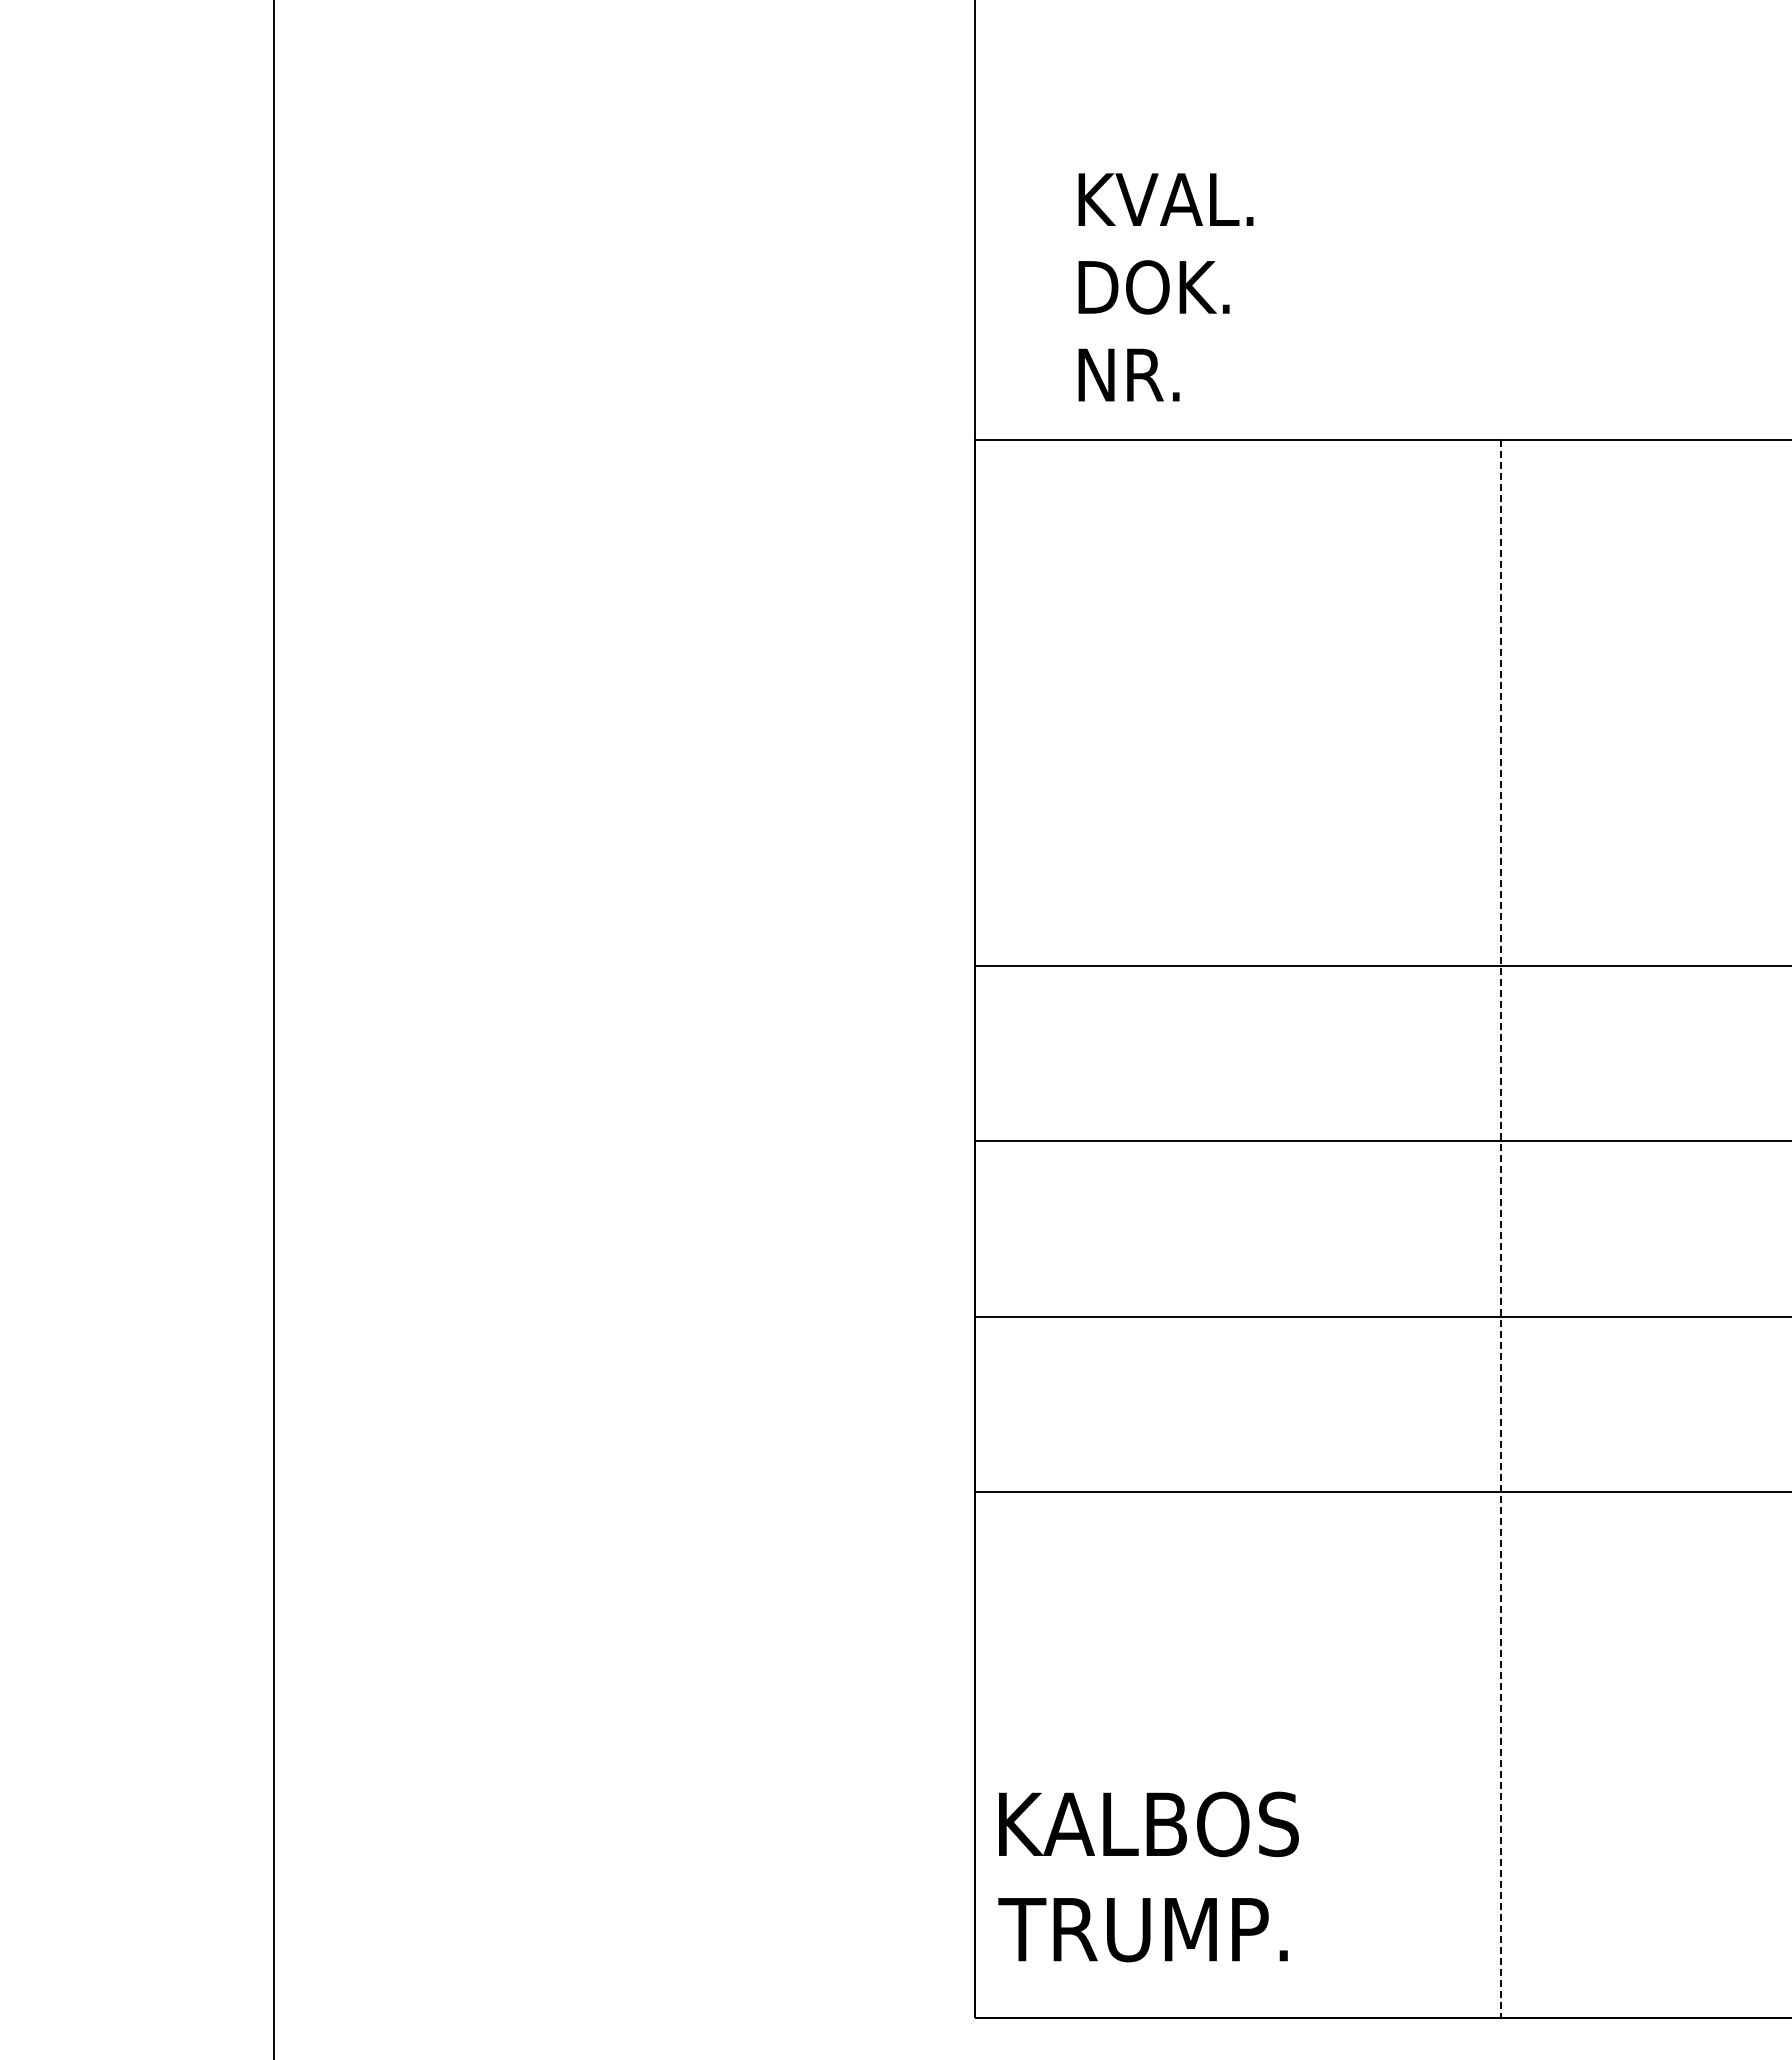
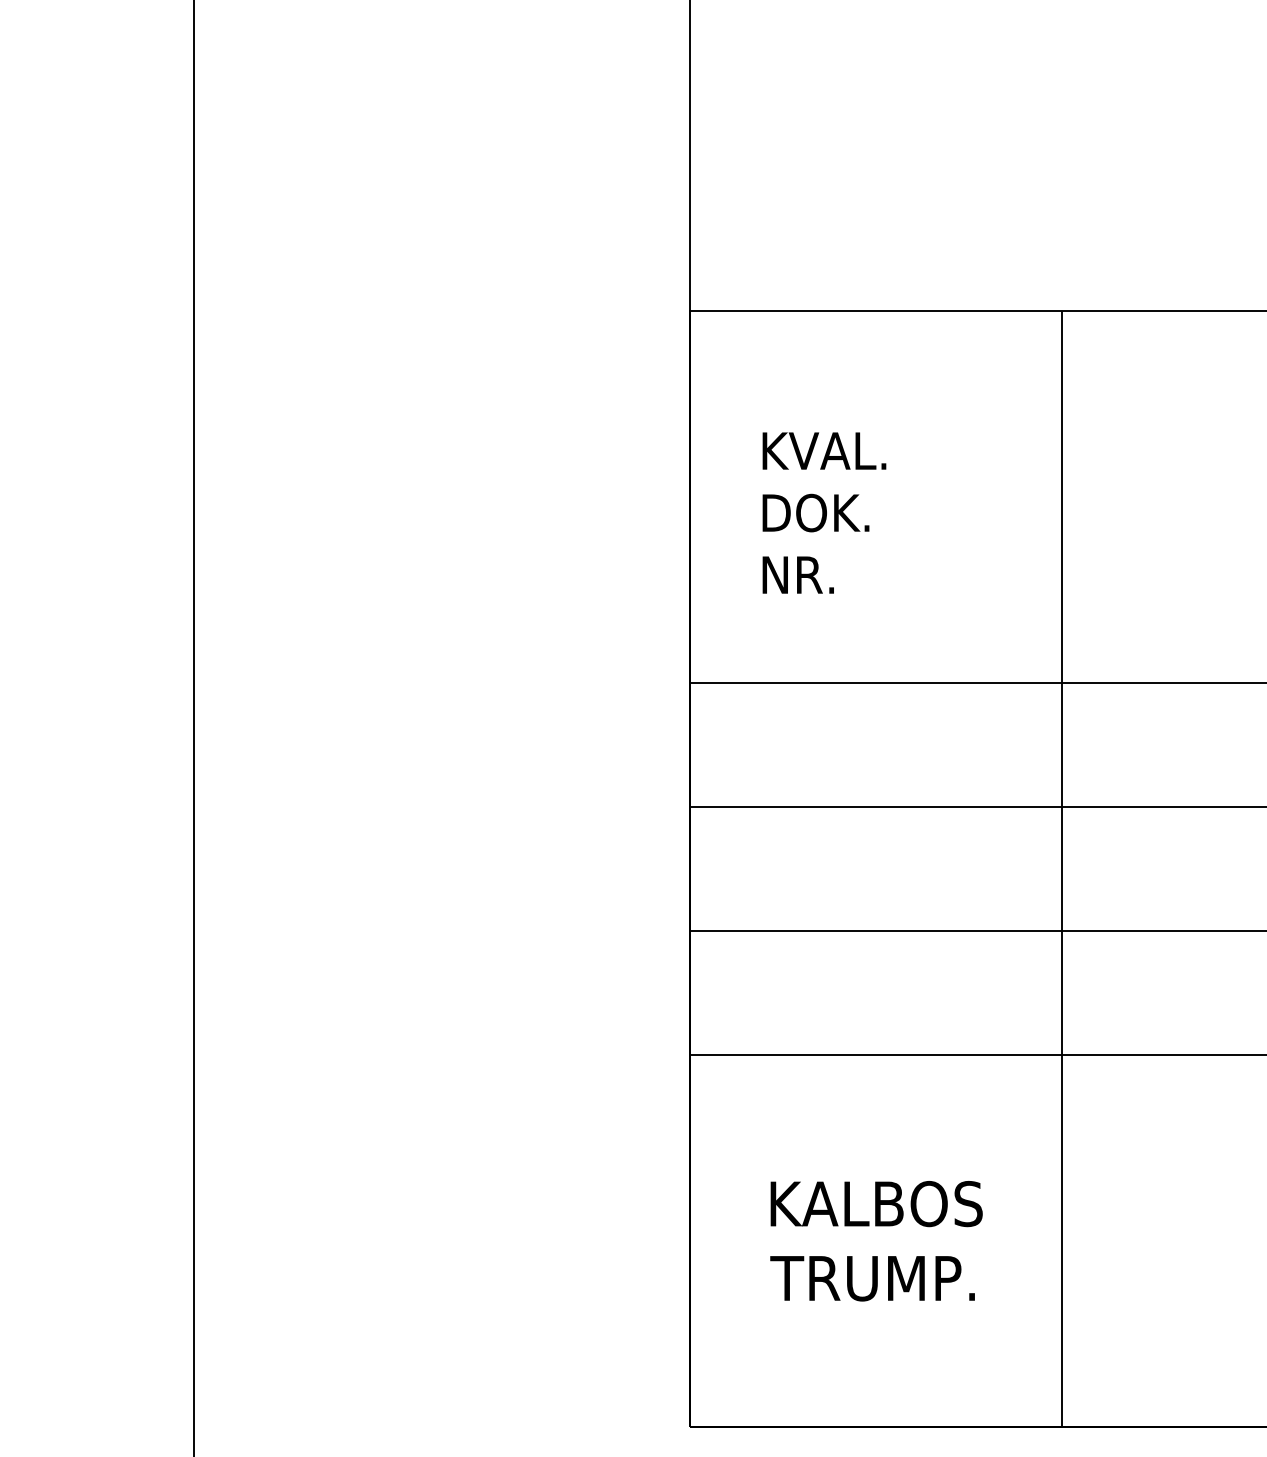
text: (1165, 287) -> (824, 513), moved
line: (1501, 1228) -> (1061, 868), dashed -> solid
text: (1148, 1876) -> (876, 1240), moved

